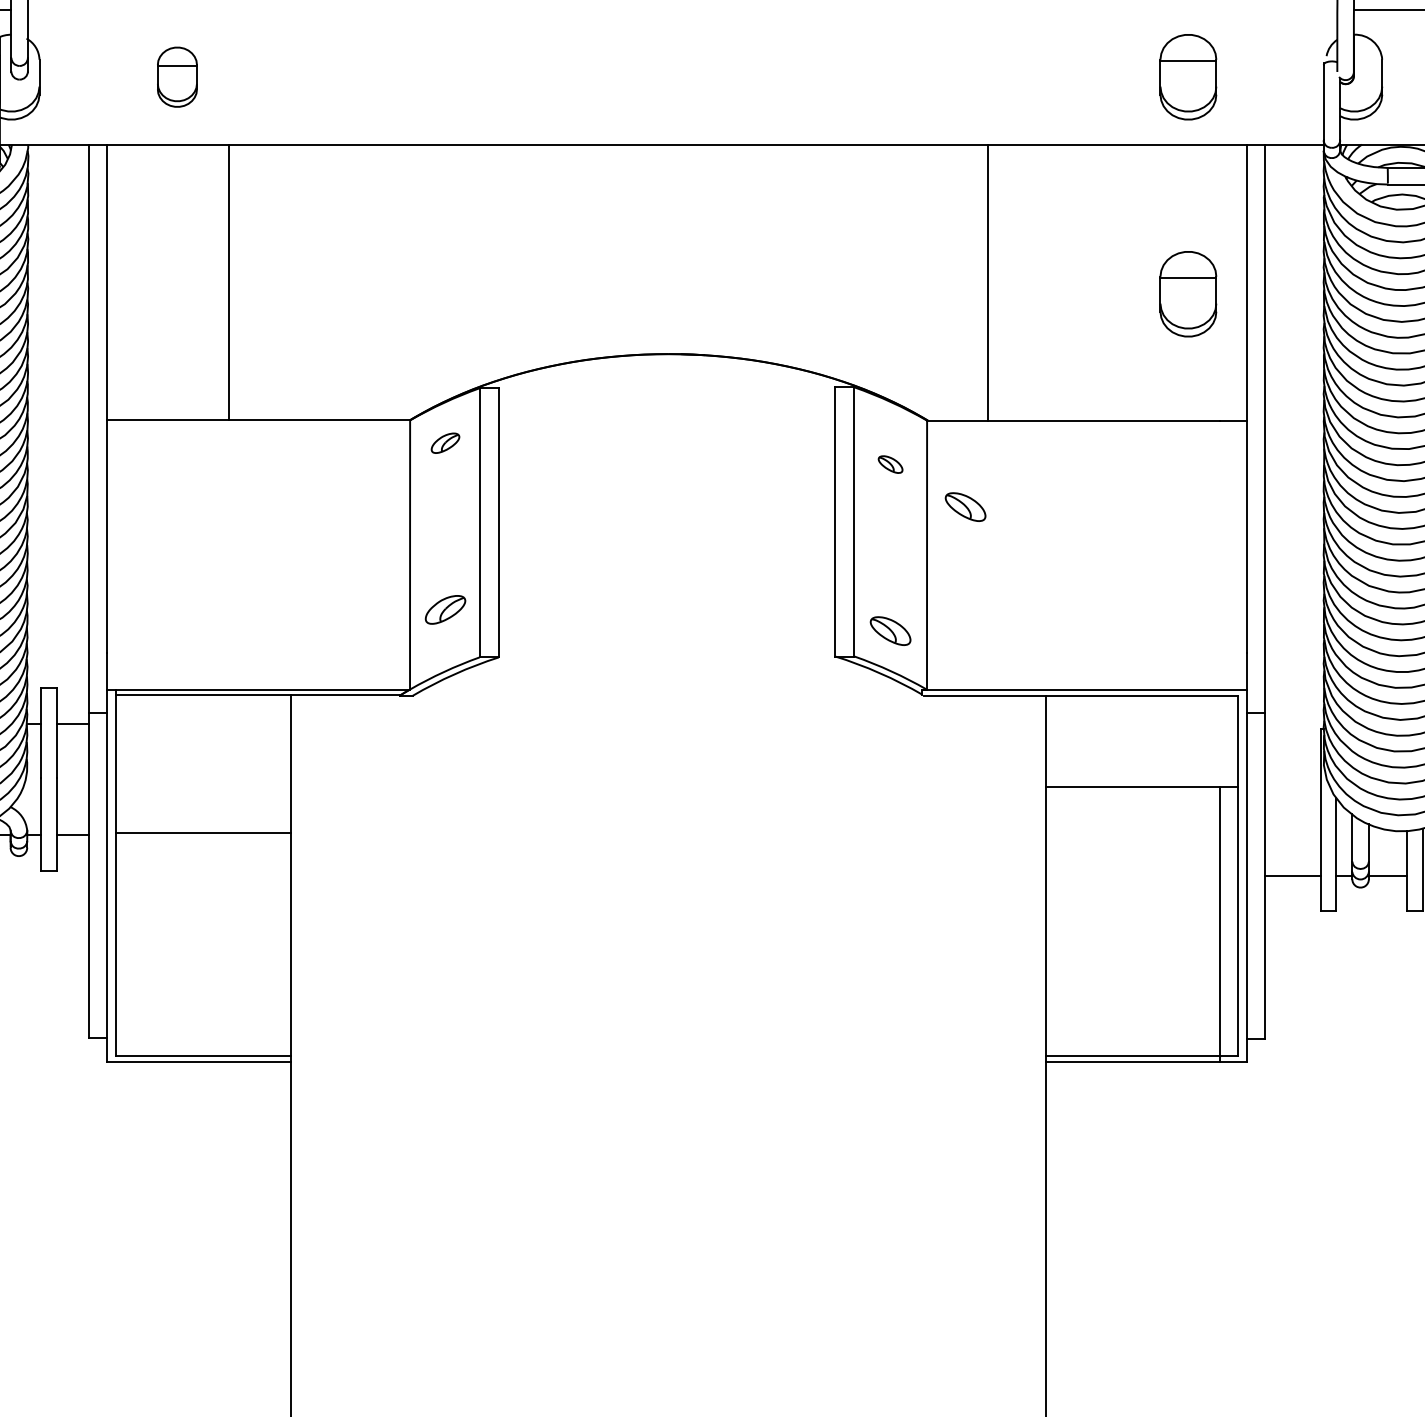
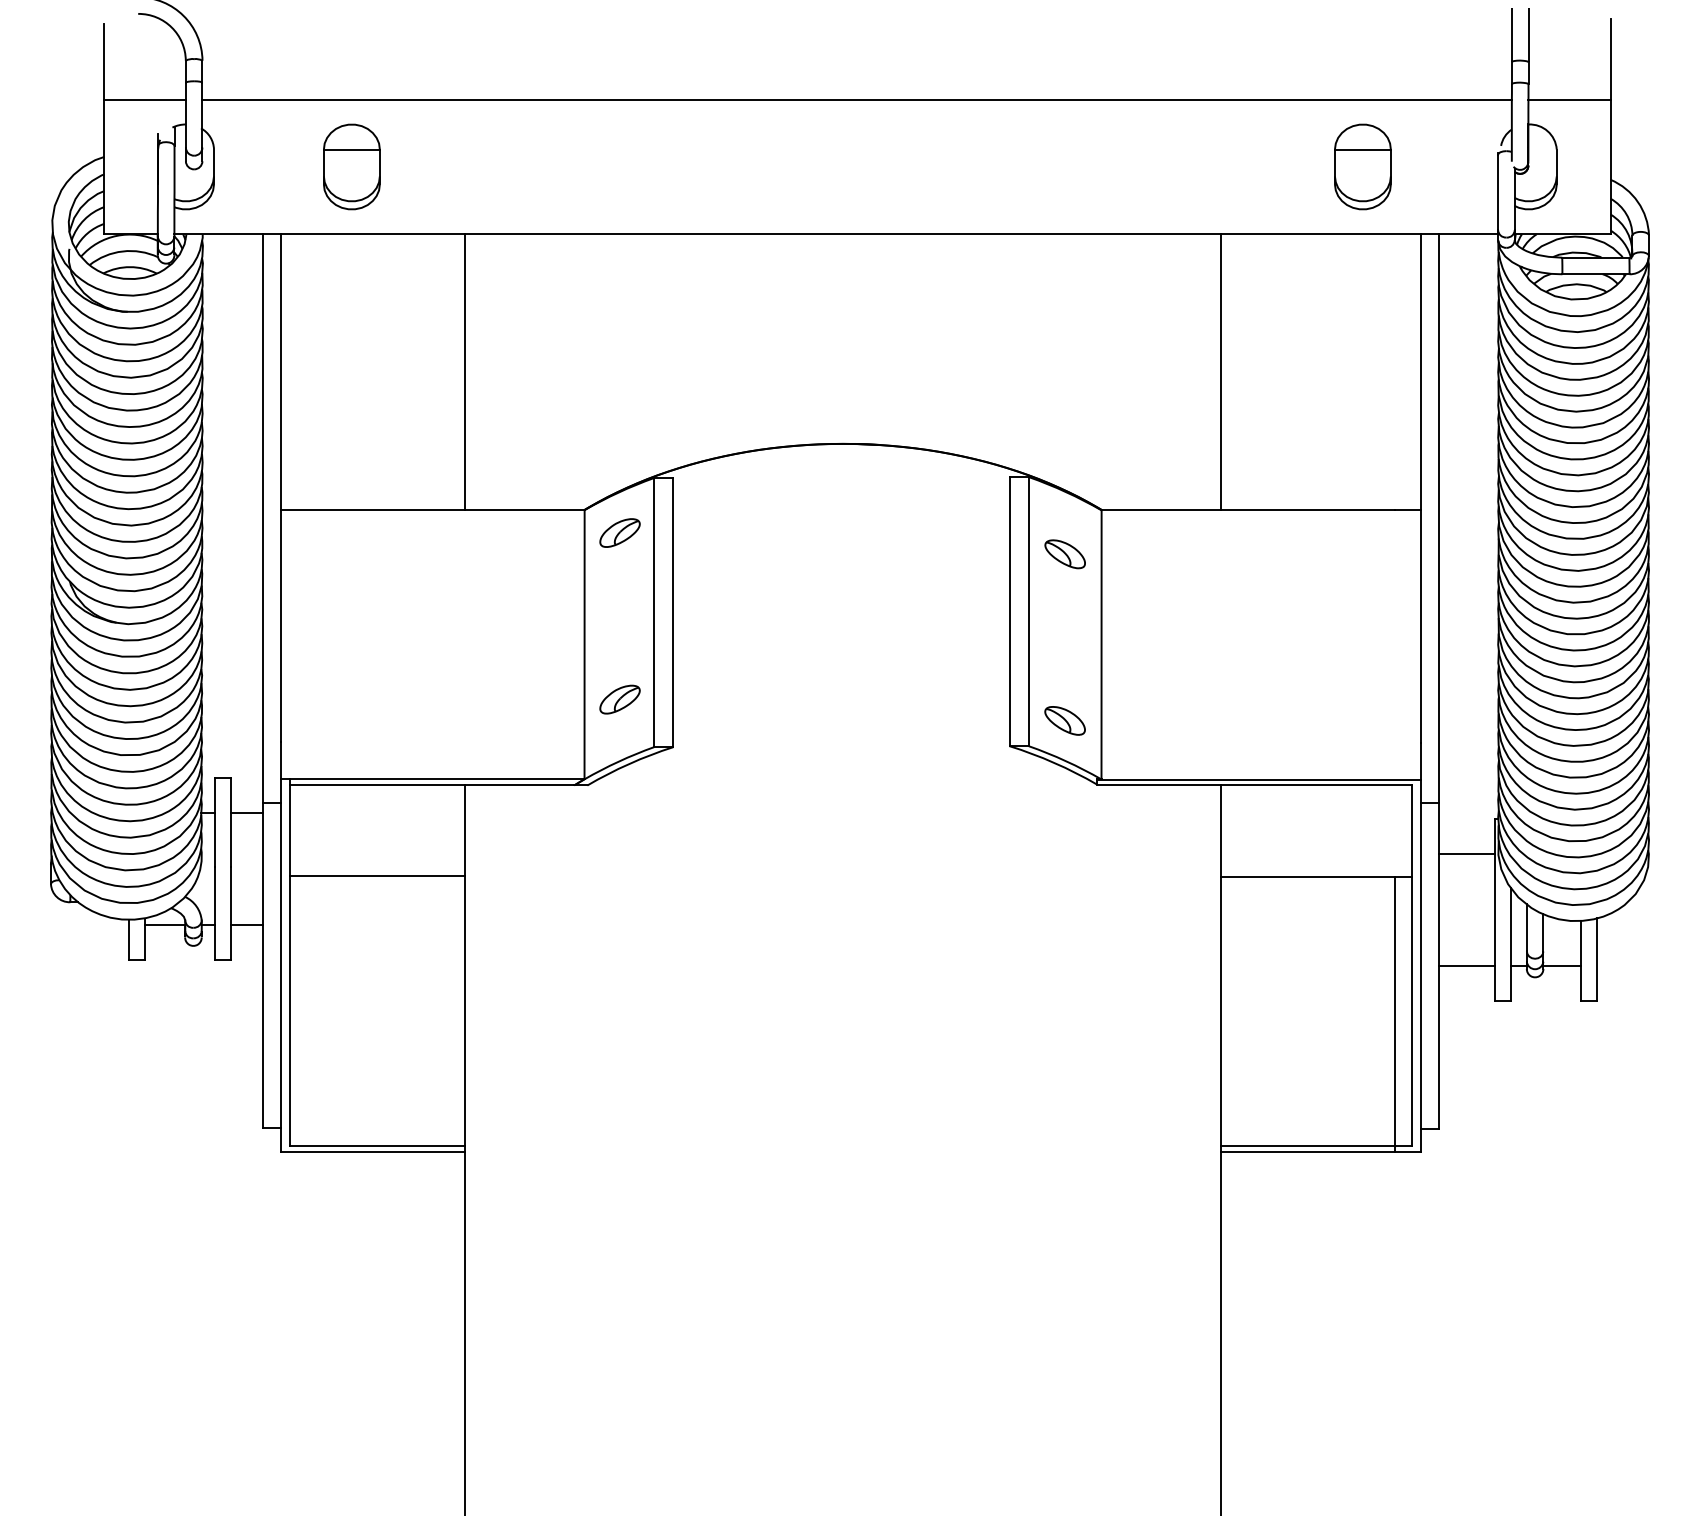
line: (681, 9) -> (856, 99), added
part: (176, 76) -> (351, 166), size x1.43
line: (228, 282) -> (465, 372), moved
line: (987, 282) -> (1220, 372), moved
part: (1187, 293) -> (1362, 383), removed
part: (444, 442) -> (619, 532), size x1.43
part: (889, 464) -> (1064, 554), size x1.67
part: (964, 506) -> (1139, 596), removed
line: (1292, 763) -> (1467, 853), added
line: (202, 832) -> (377, 876), moved

